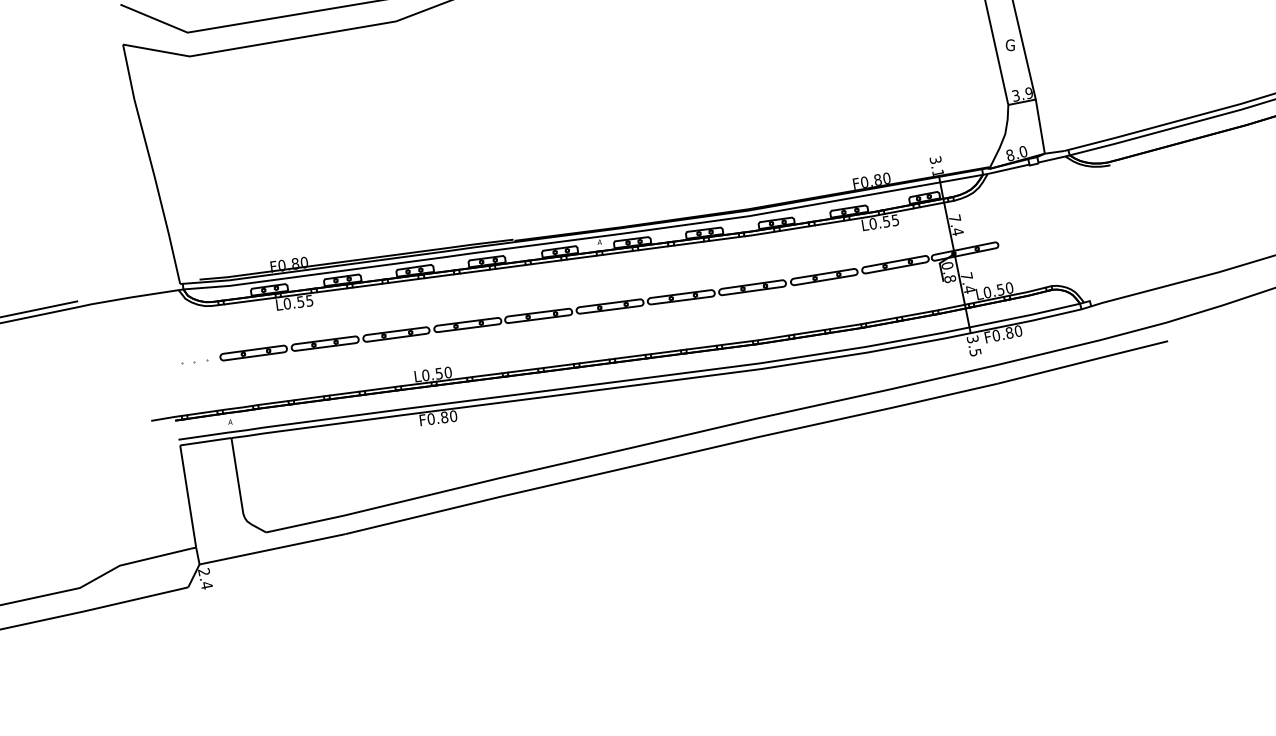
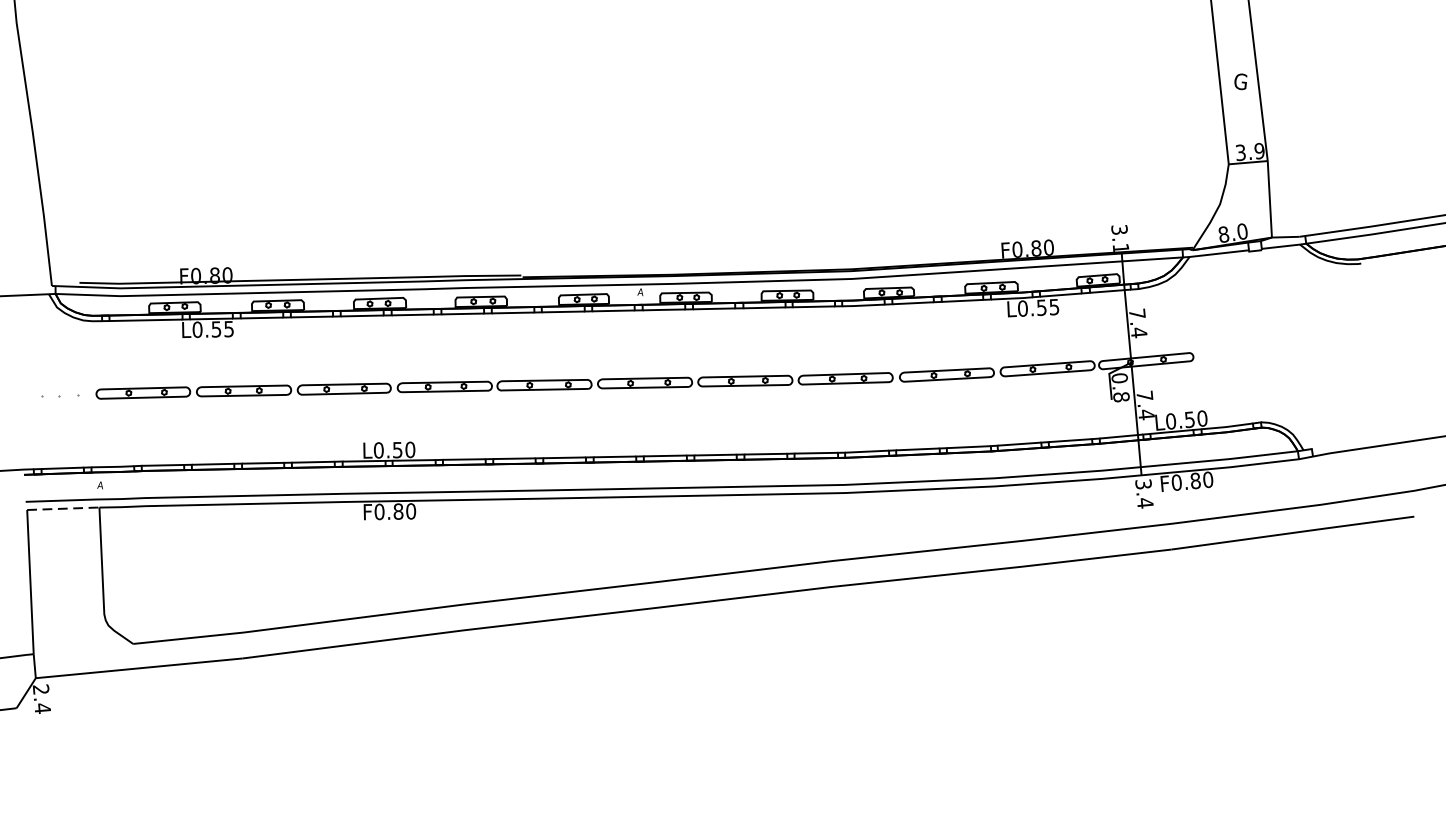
text: (975, 352) -> (1145, 502), 3.5 -> 3.4
line: (206, 441) -> (64, 508), solid -> dashed

